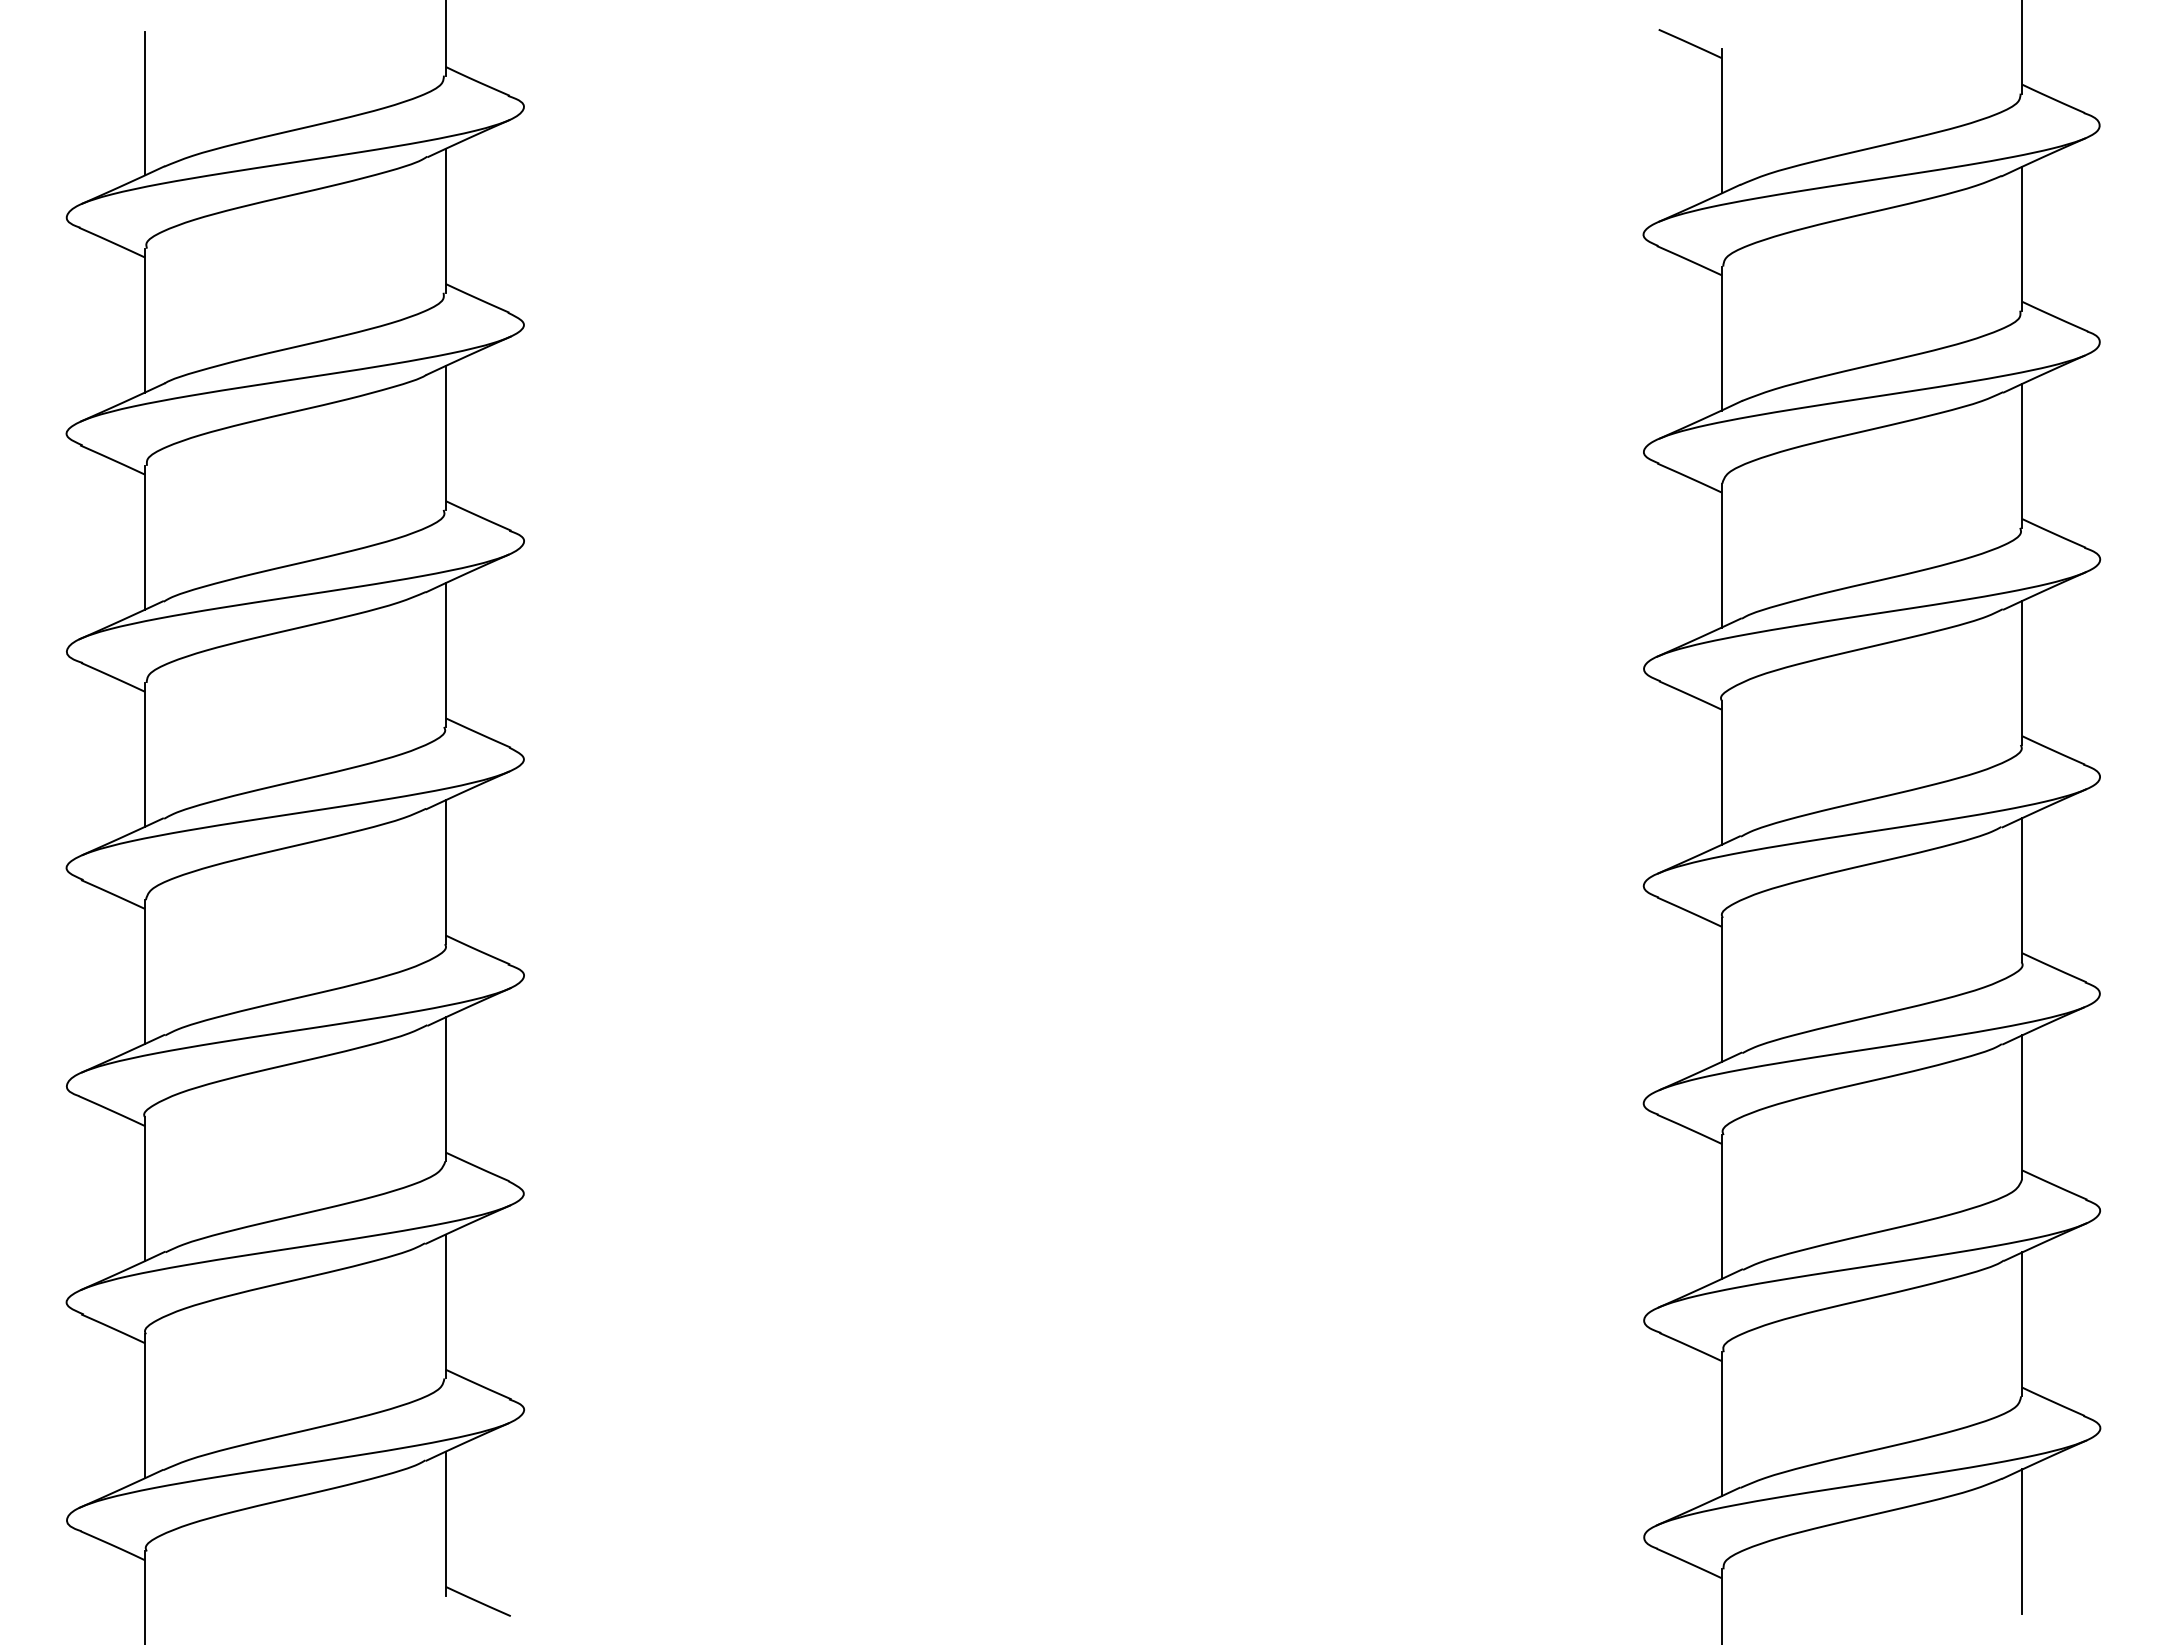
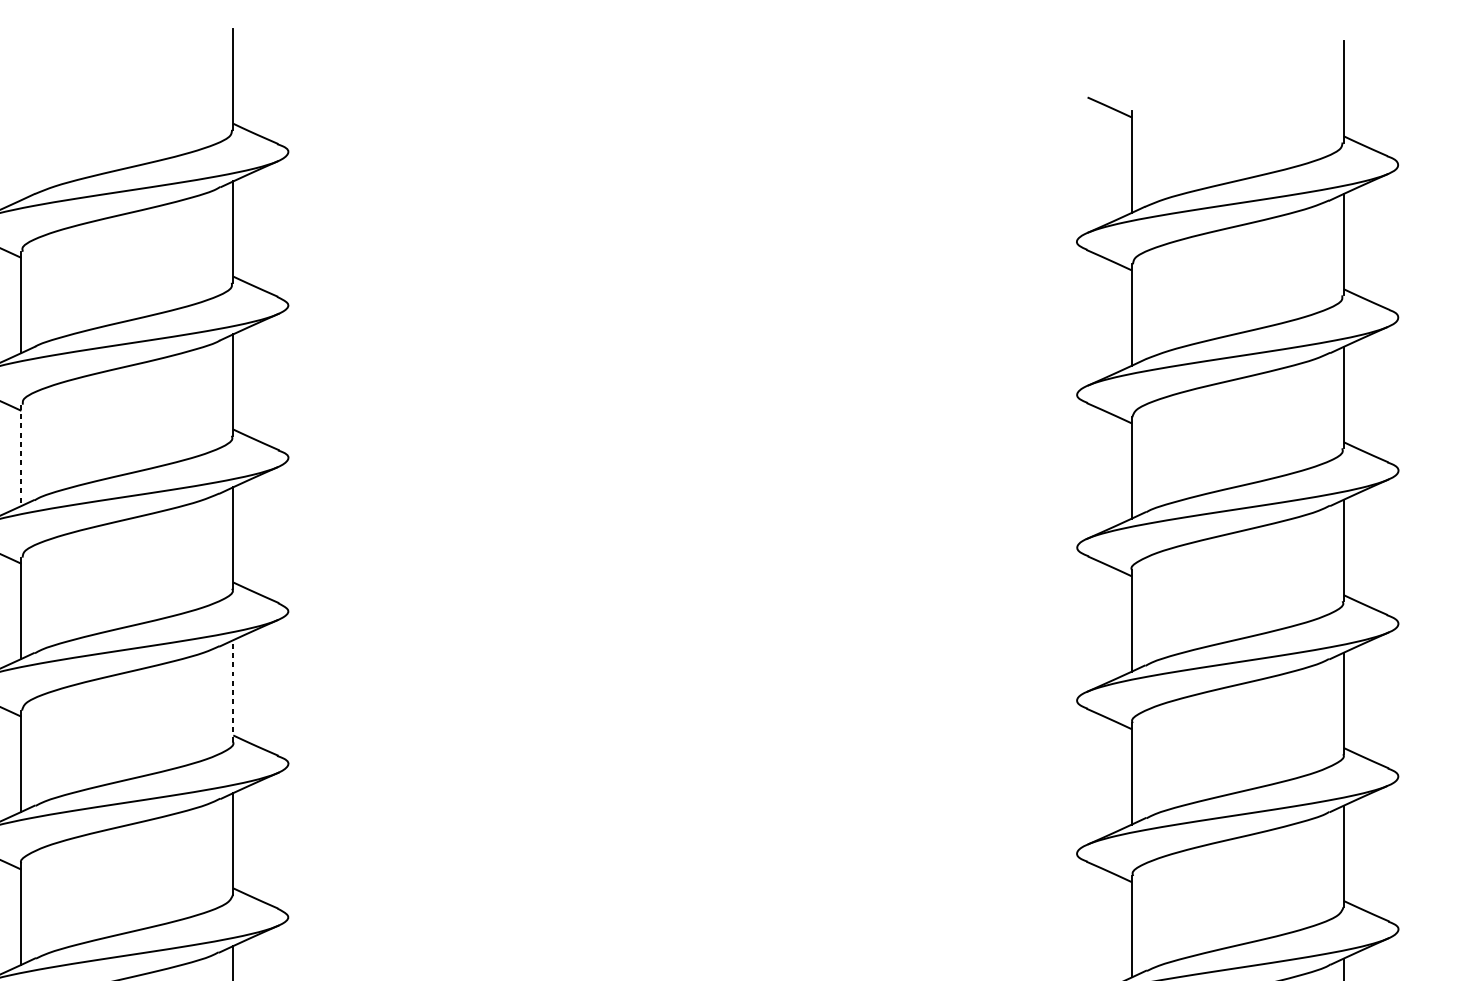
line: (144, 103) -> (21, 149), removed
line: (144, 537) -> (21, 455), solid -> dashed
line: (445, 872) -> (233, 691), solid -> dashed

